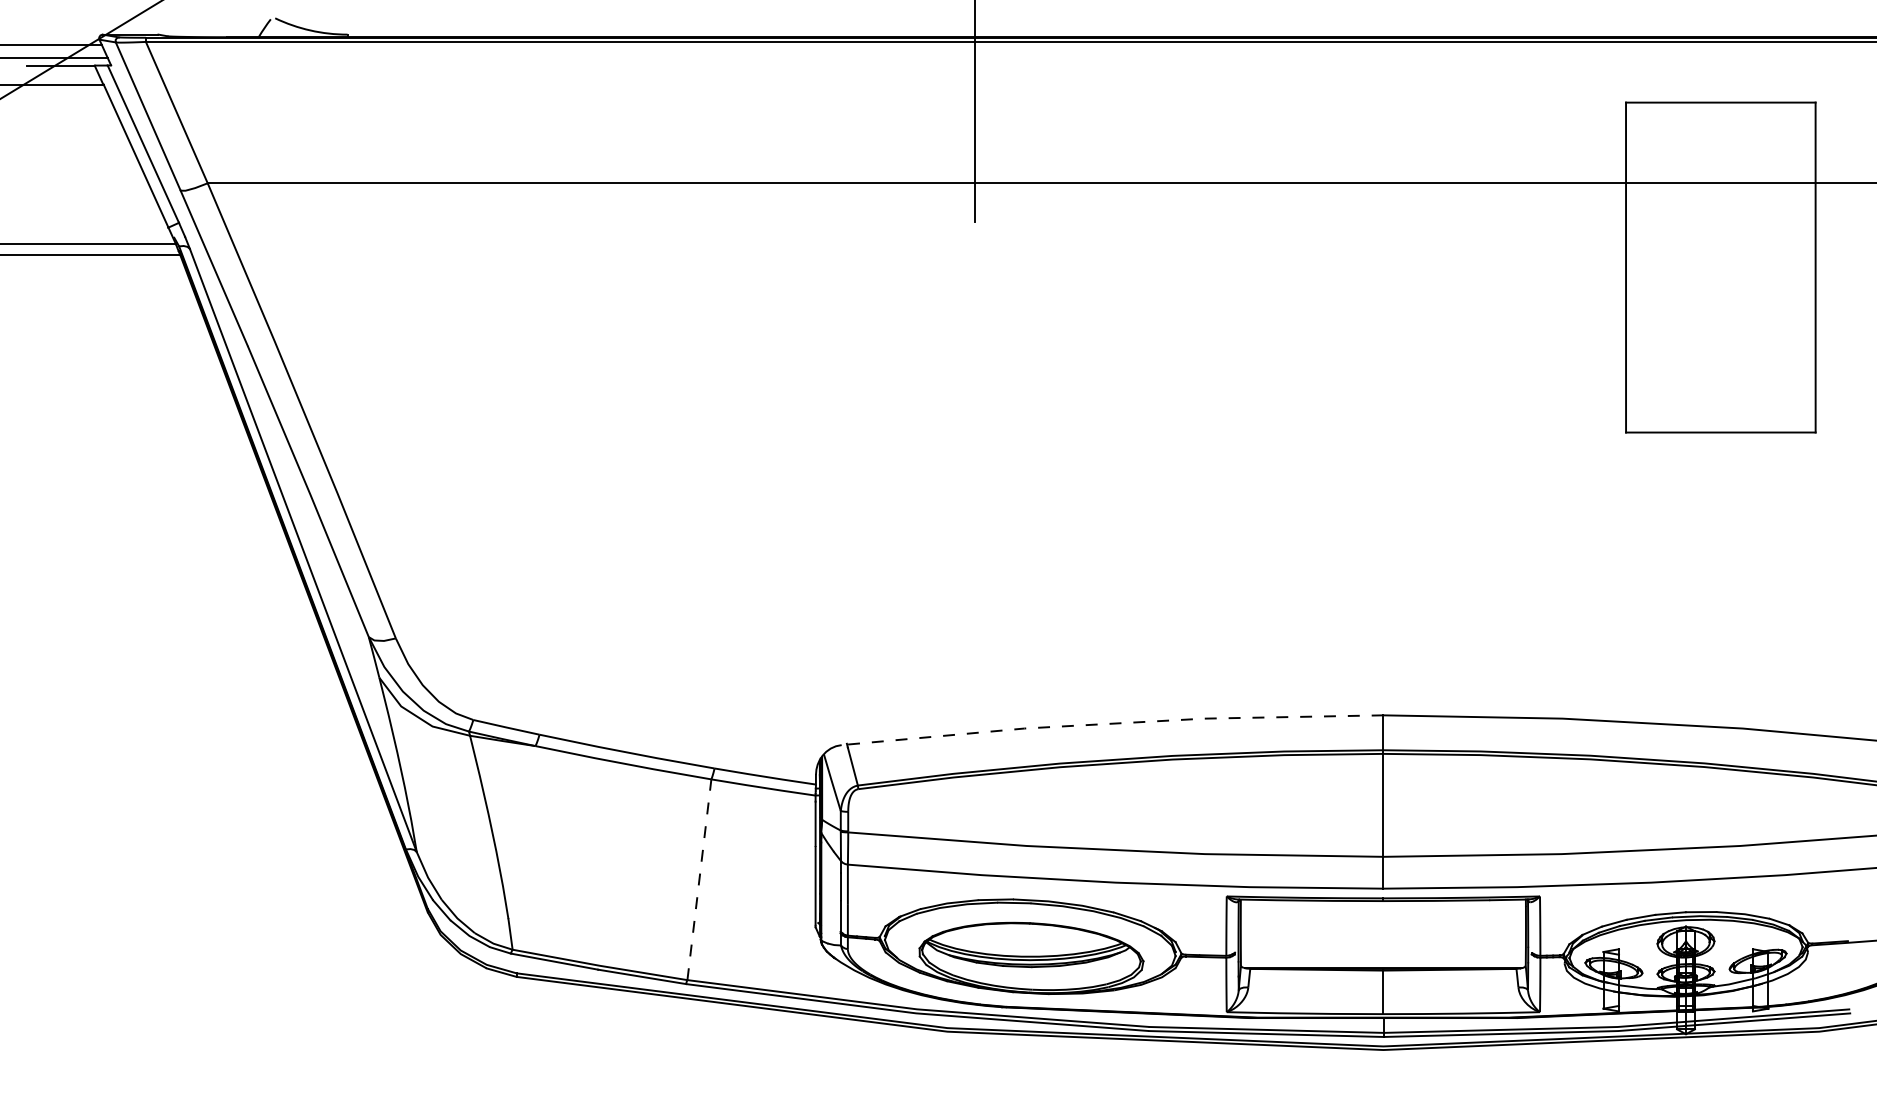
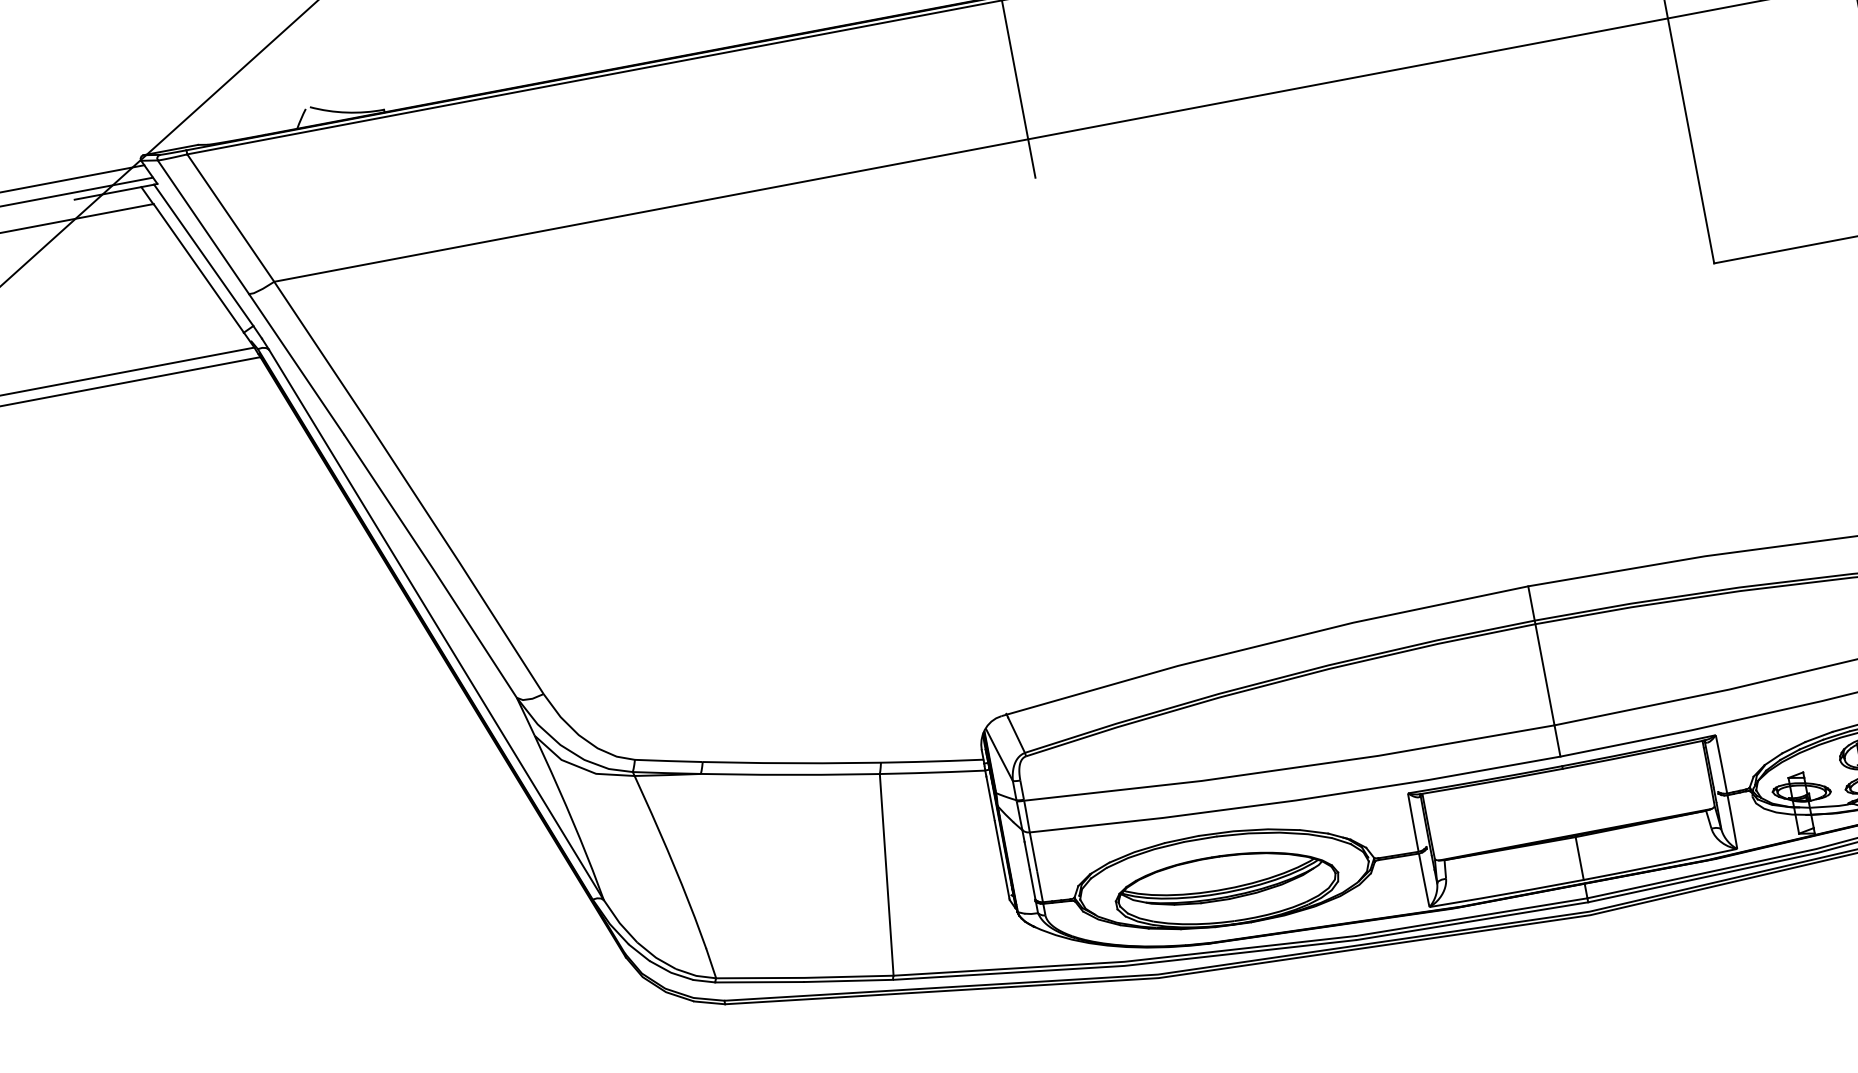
line: (1112, 723) -> (1263, 644), dashed -> solid
line: (699, 879) -> (886, 874), dashed -> solid

